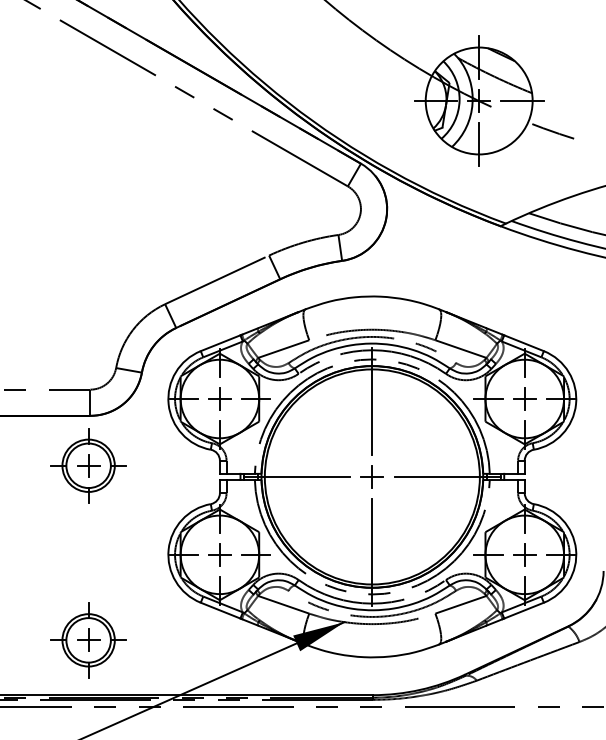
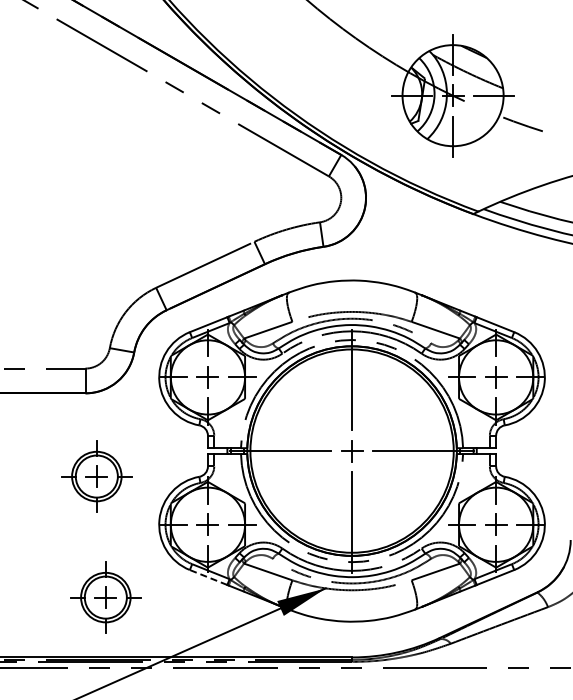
part: (88, 465) -> (96, 476), moved
line: (220, 610) -> (208, 577), solid -> dashed
part: (88, 640) -> (105, 597), moved

